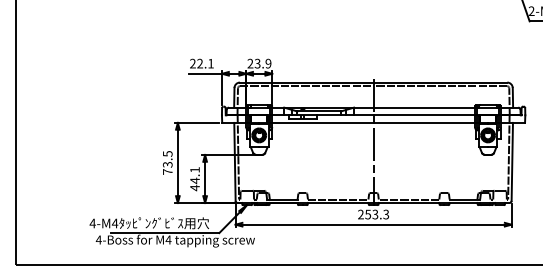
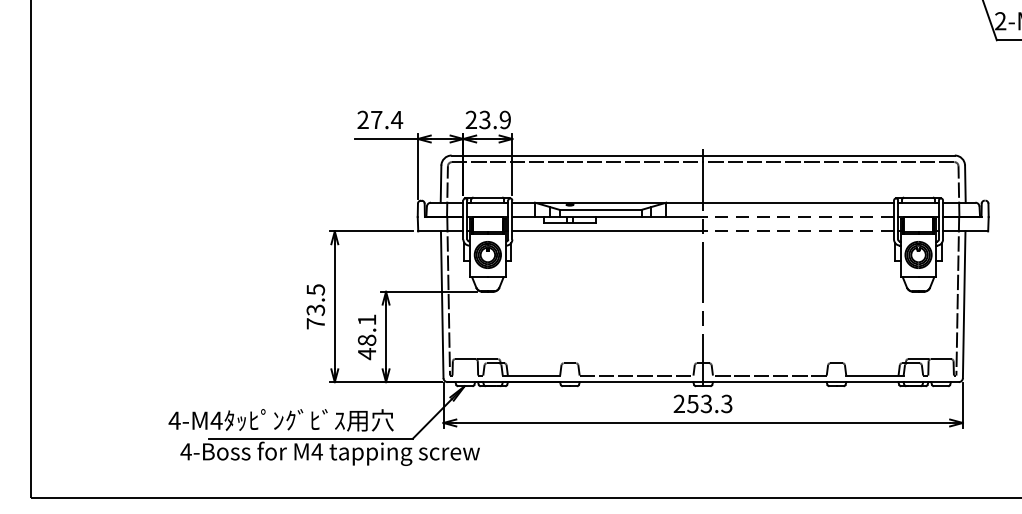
text: (205, 63) -> (386, 119), 22.1 -> 27.4
line: (424, 115) -> (798, 217), solid -> dashed
line: (424, 122) -> (798, 230), solid -> dashed
text: (194, 180) -> (366, 339), 44.1 -> 48.1

